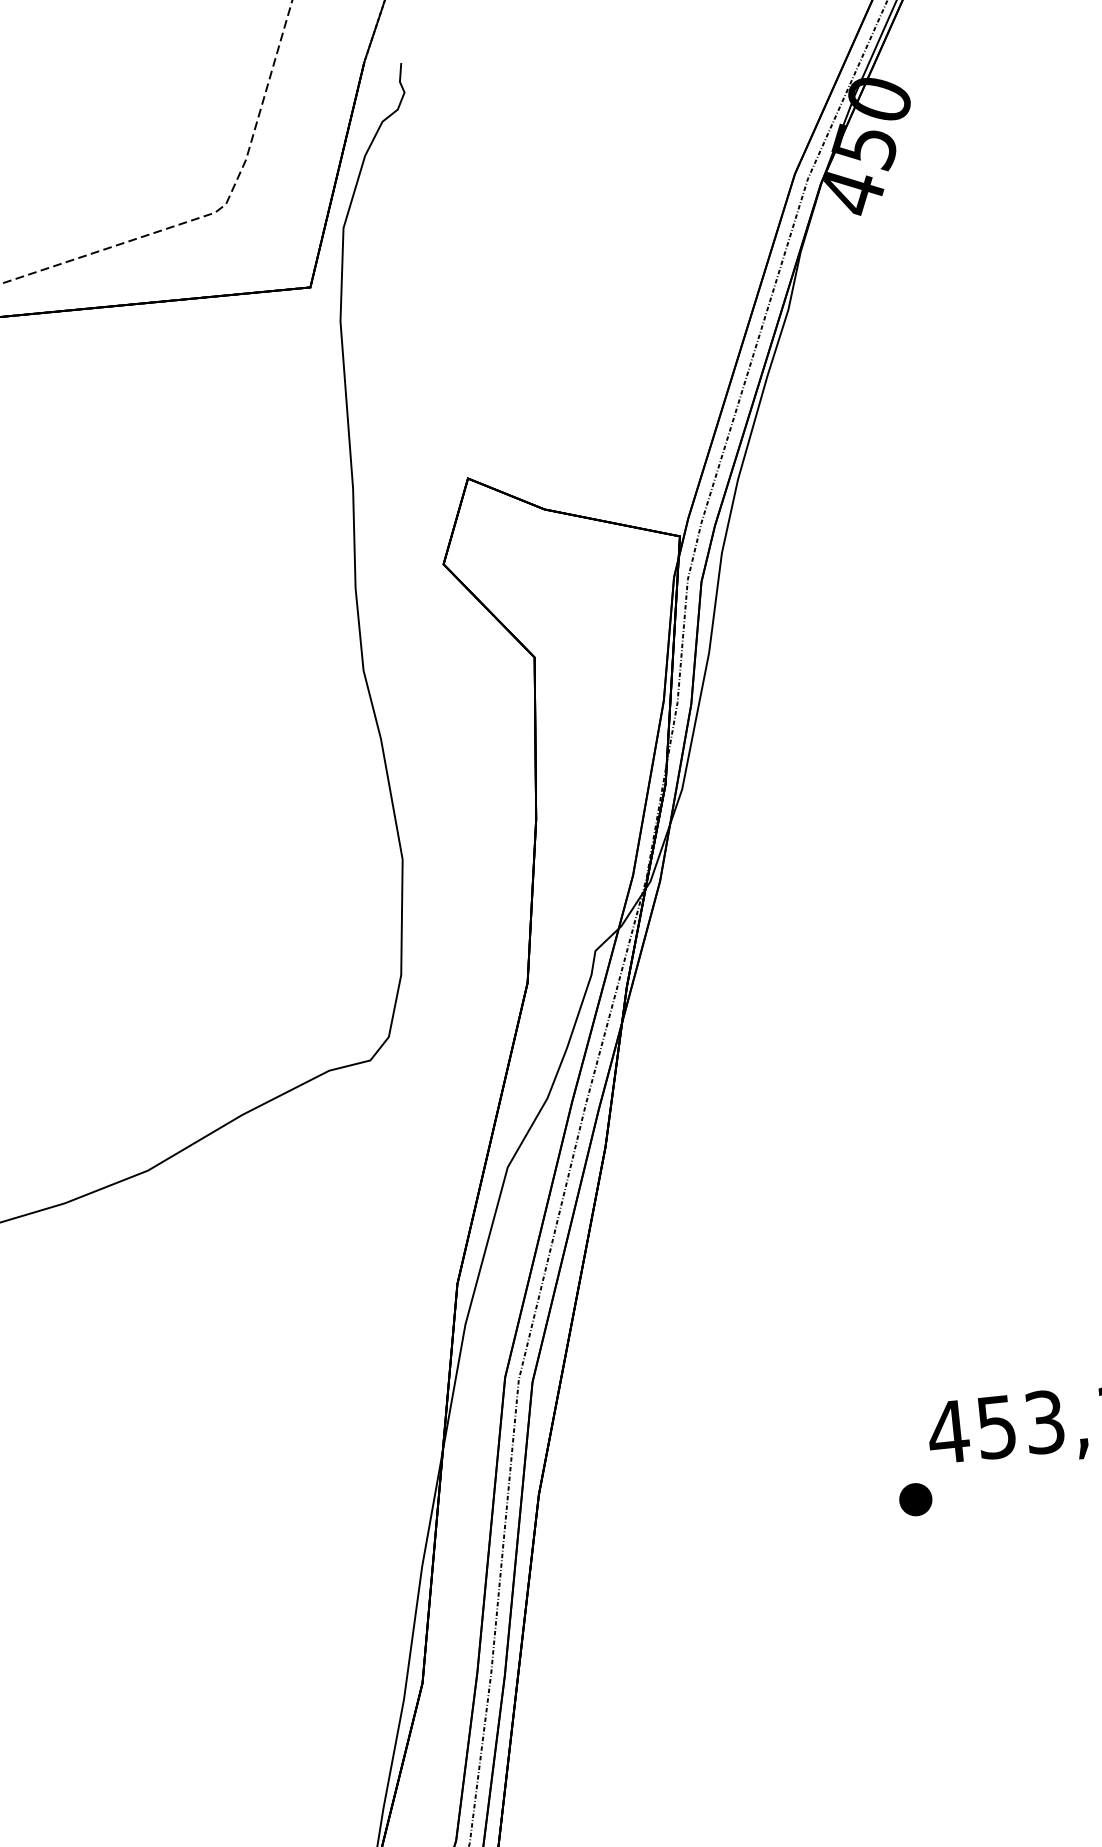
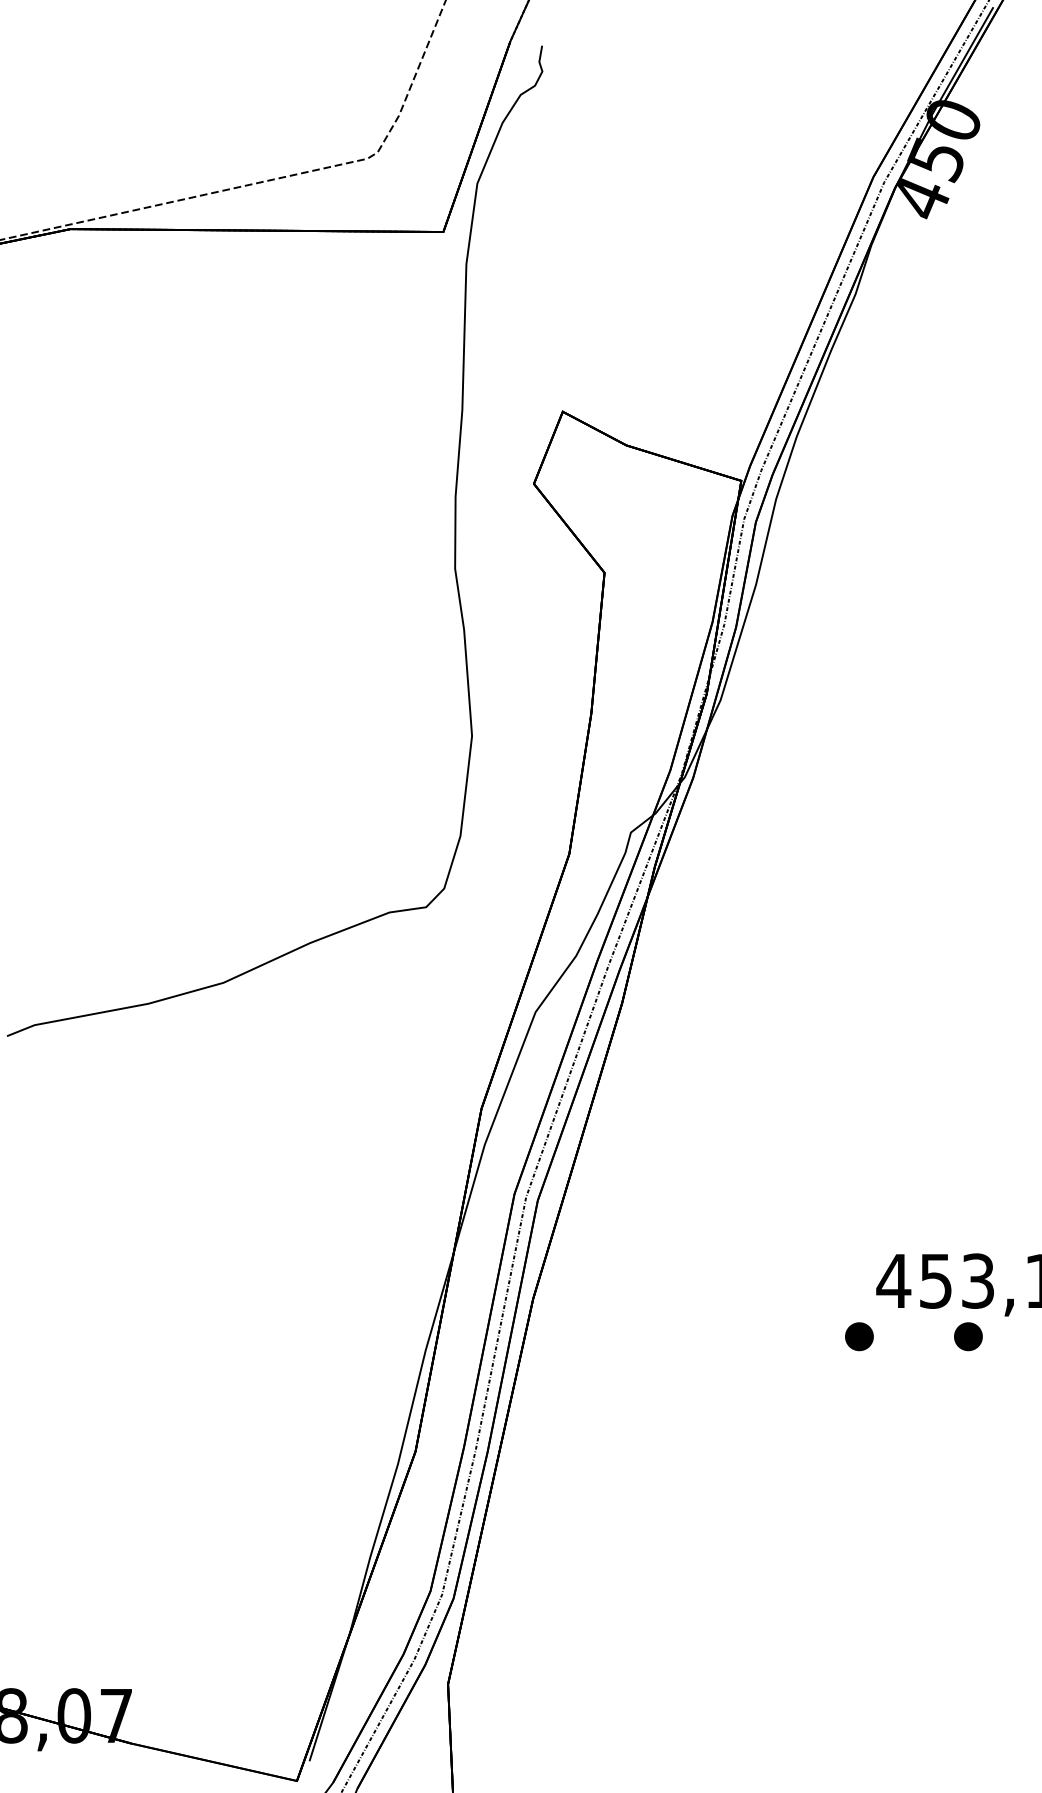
part: (1040, 1486) -> (968, 1336), added

